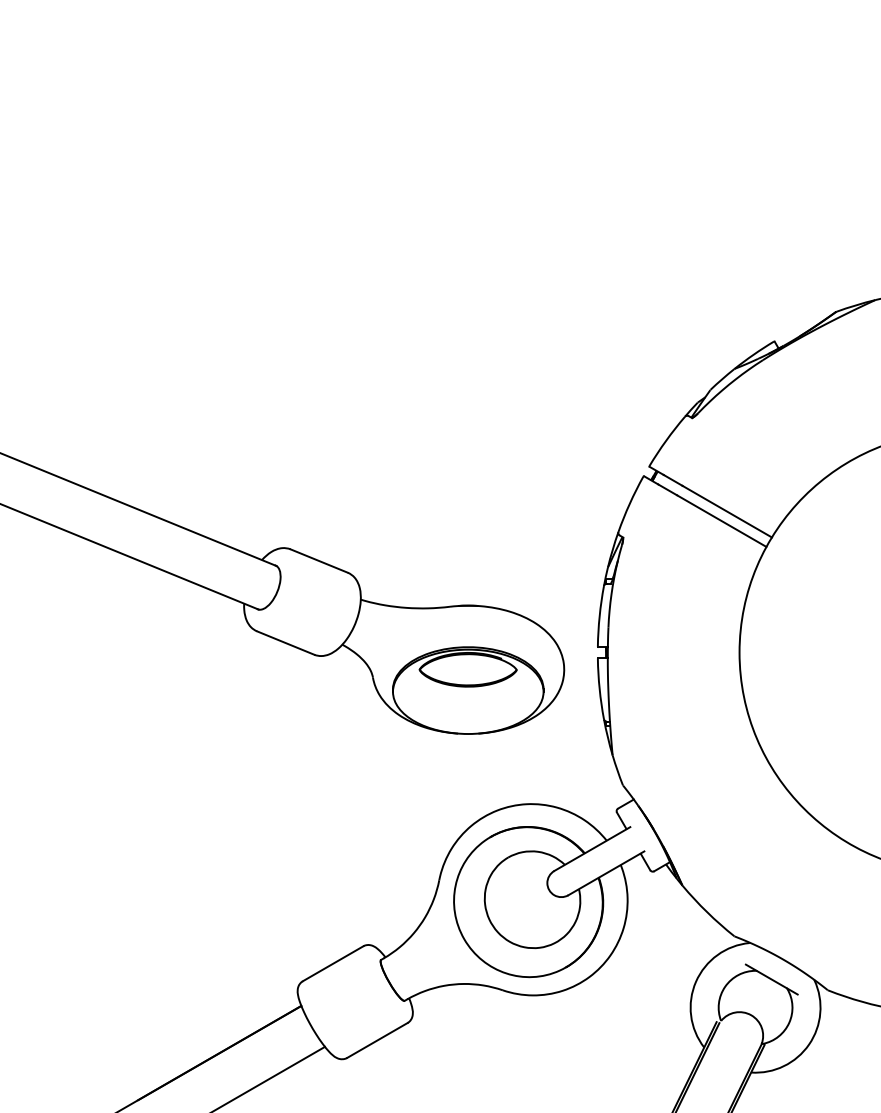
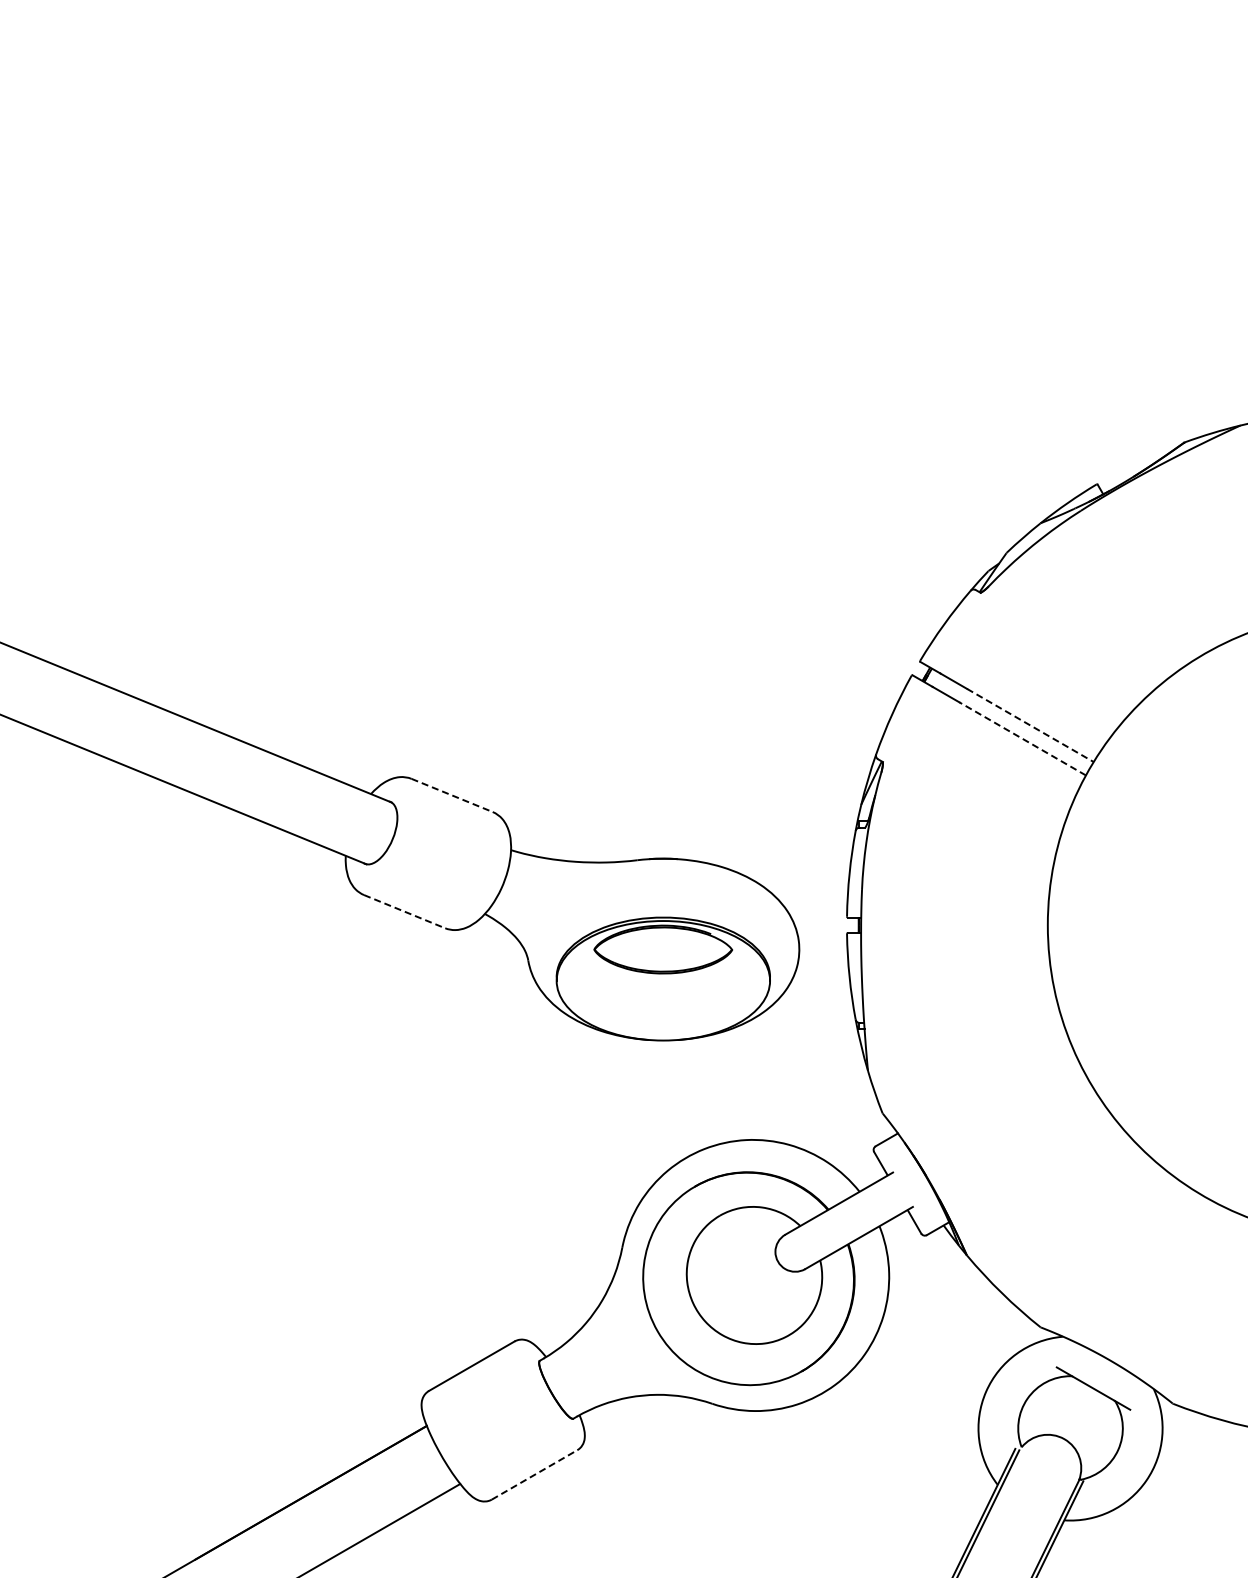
line: (727, 511) -> (1030, 725), solid -> dashed
line: (721, 520) -> (1022, 738), solid -> dashed
line: (319, 561) -> (452, 795), solid -> dashed
line: (285, 642) -> (404, 911), solid -> dashed
line: (378, 1040) -> (535, 1474), solid -> dashed

